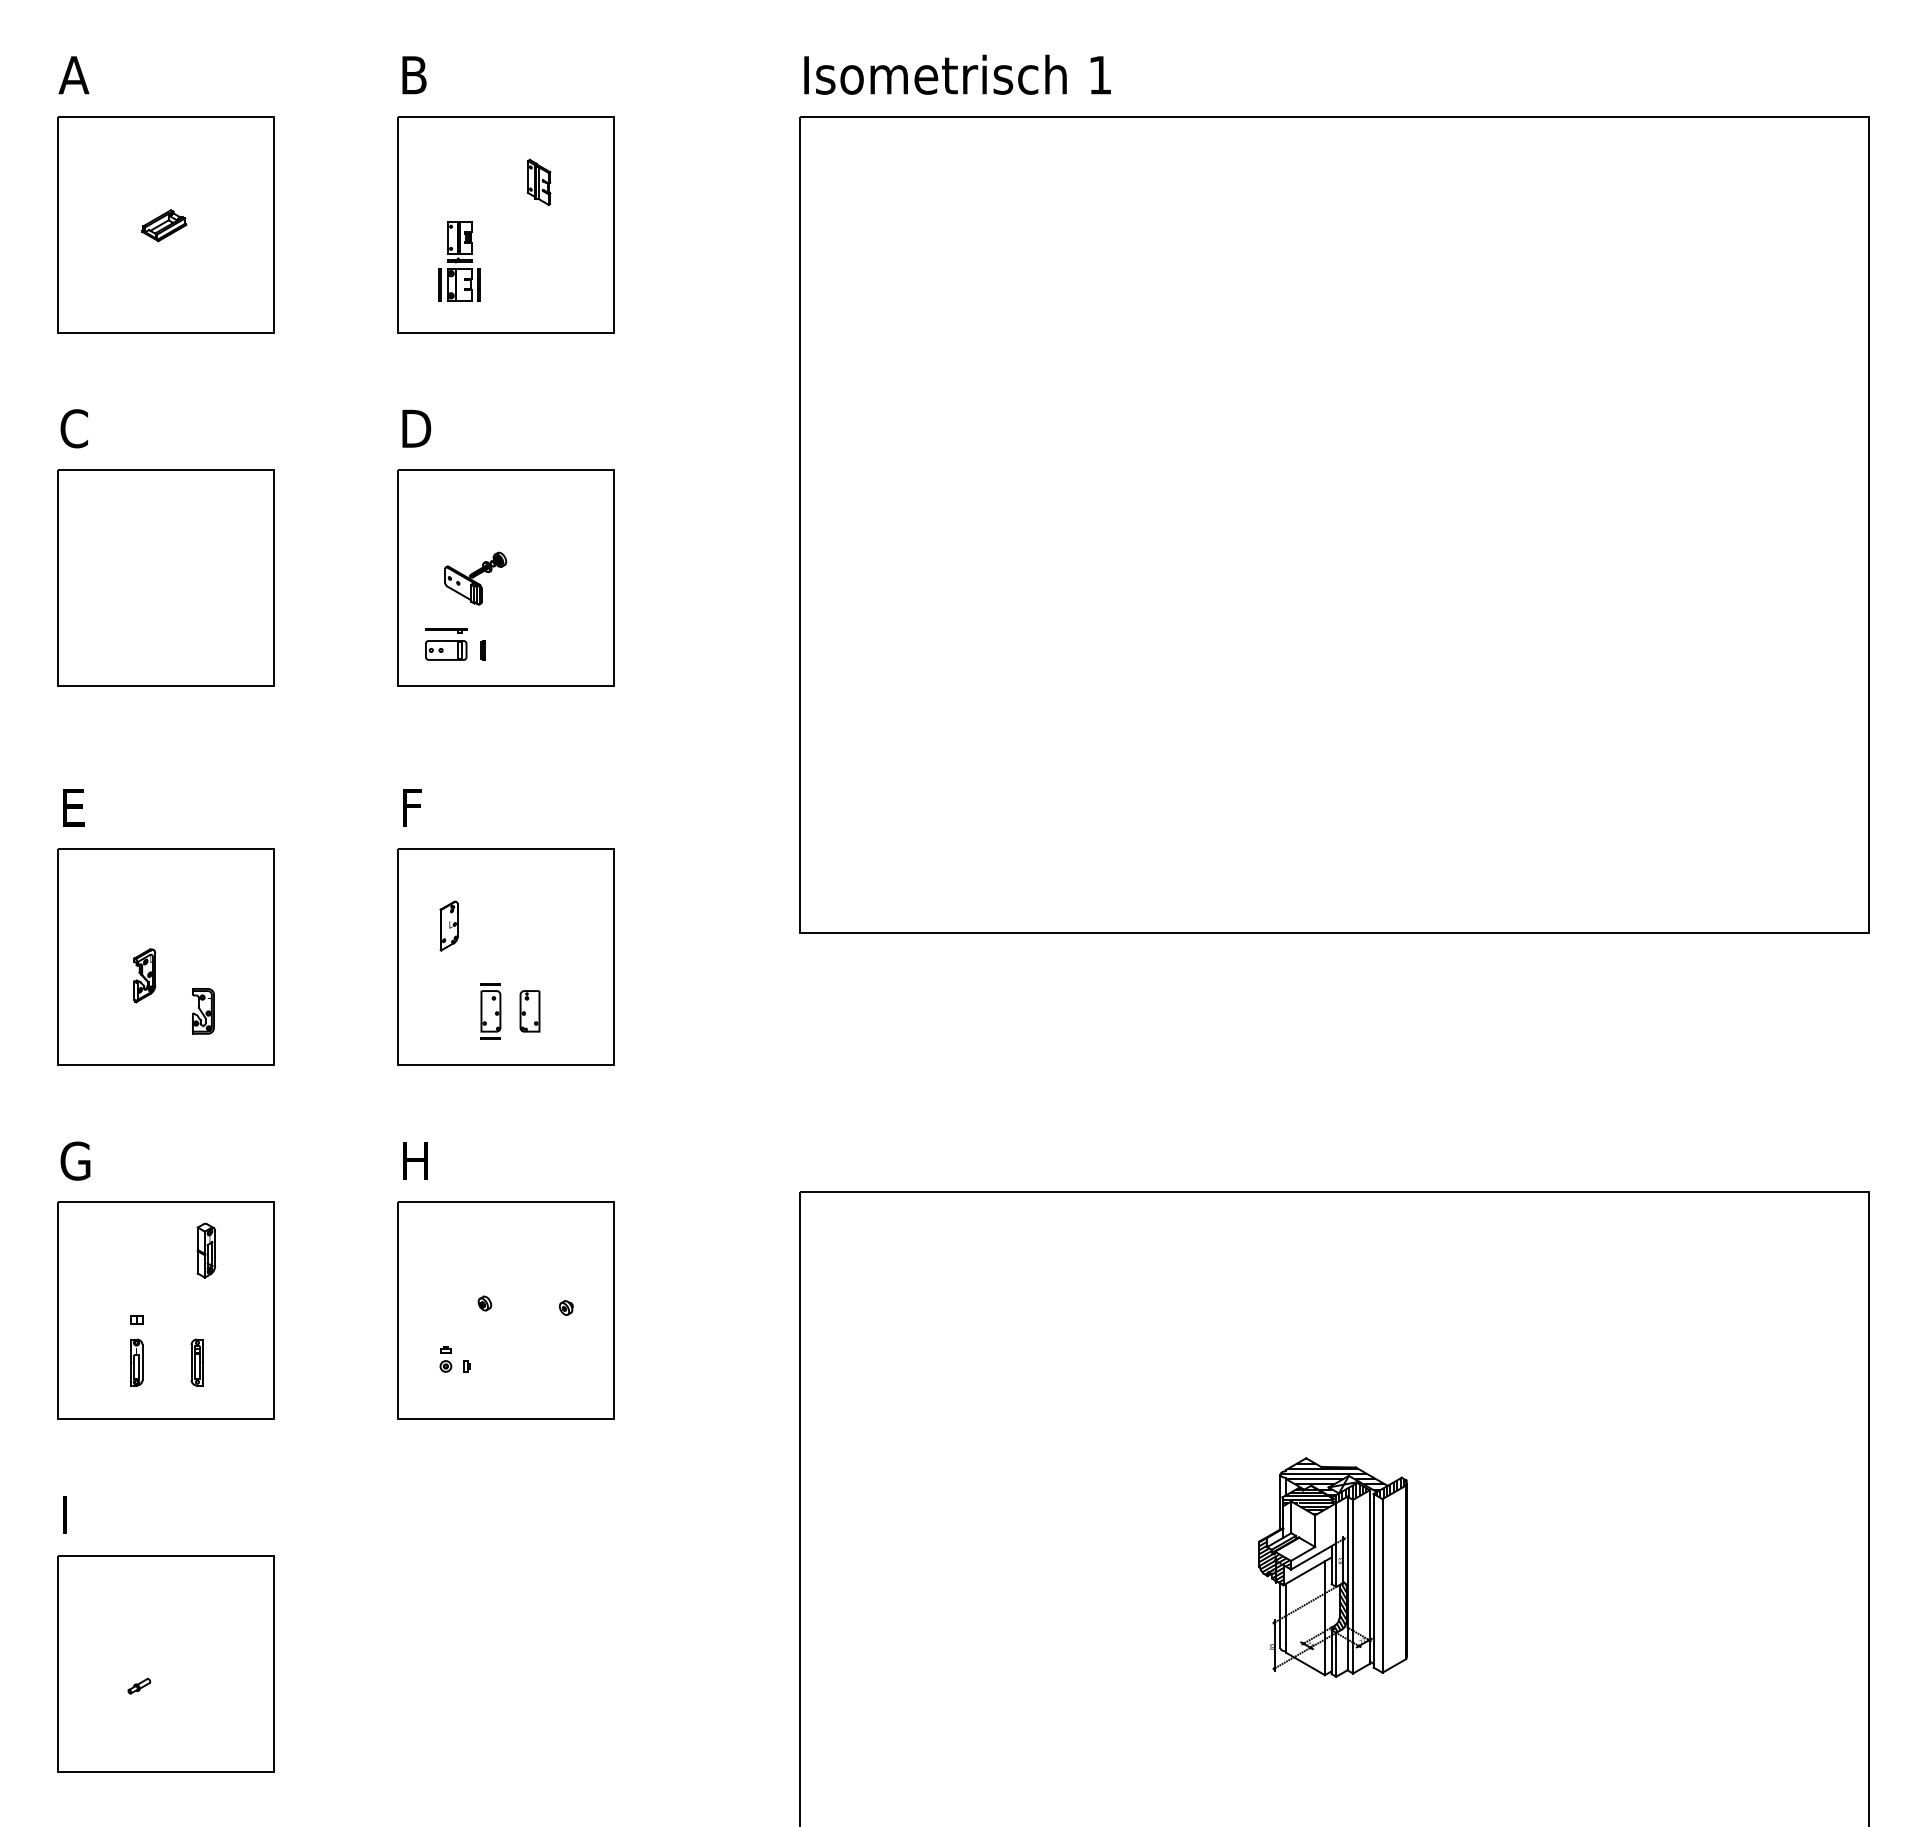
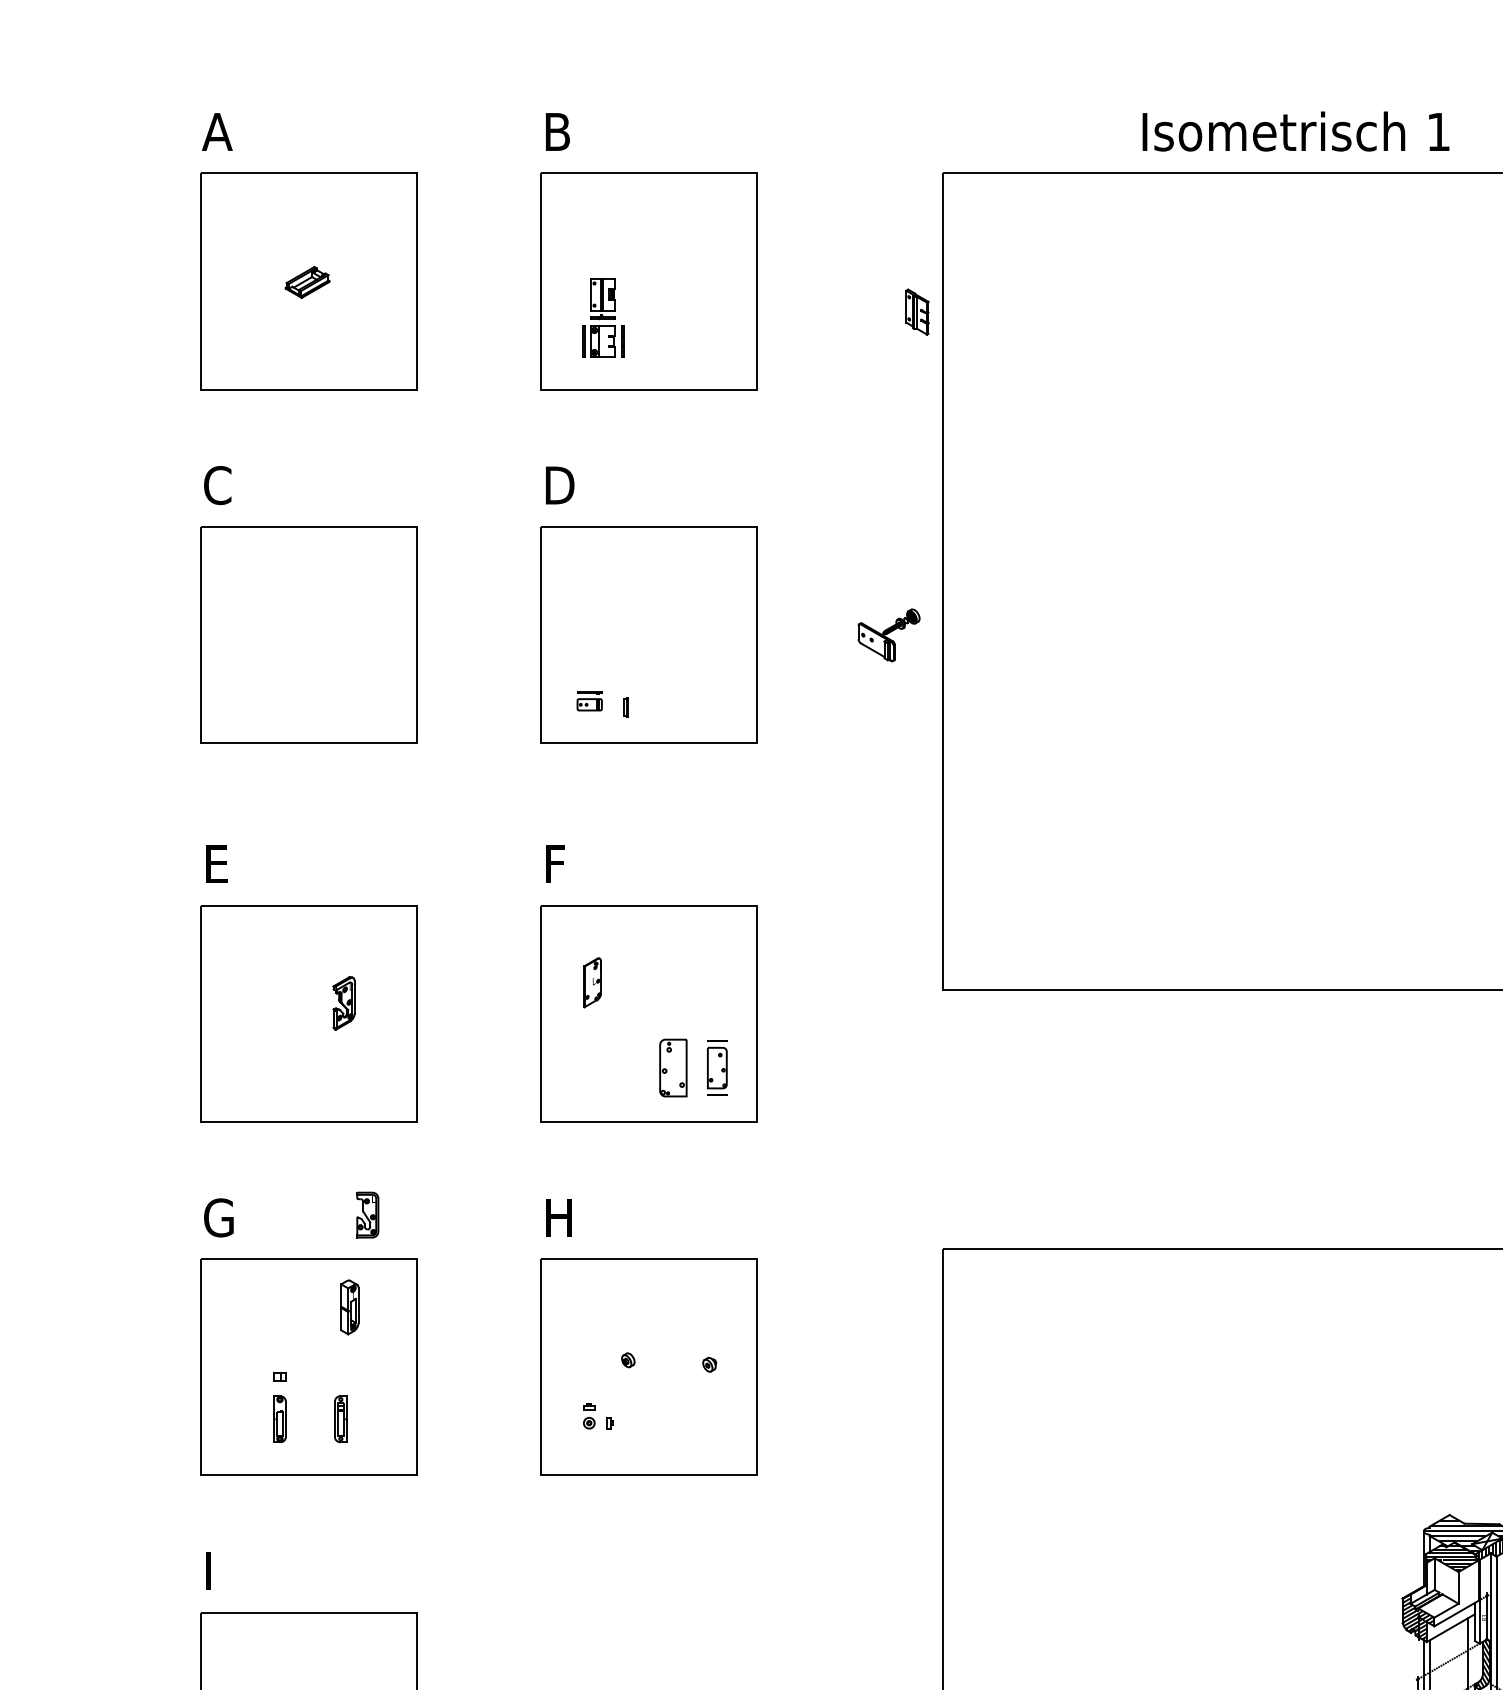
text: (957, 74) -> (1295, 131), moved
part: (539, 181) -> (917, 311), moved
part: (475, 578) -> (888, 635), moved
part: (446, 644) -> (589, 701), size x0.6
part: (144, 975) -> (343, 1003), moved
part: (203, 1011) -> (367, 1215), moved
part: (490, 1011) -> (716, 1068), moved
part: (529, 1011) -> (672, 1068), size x1.4

